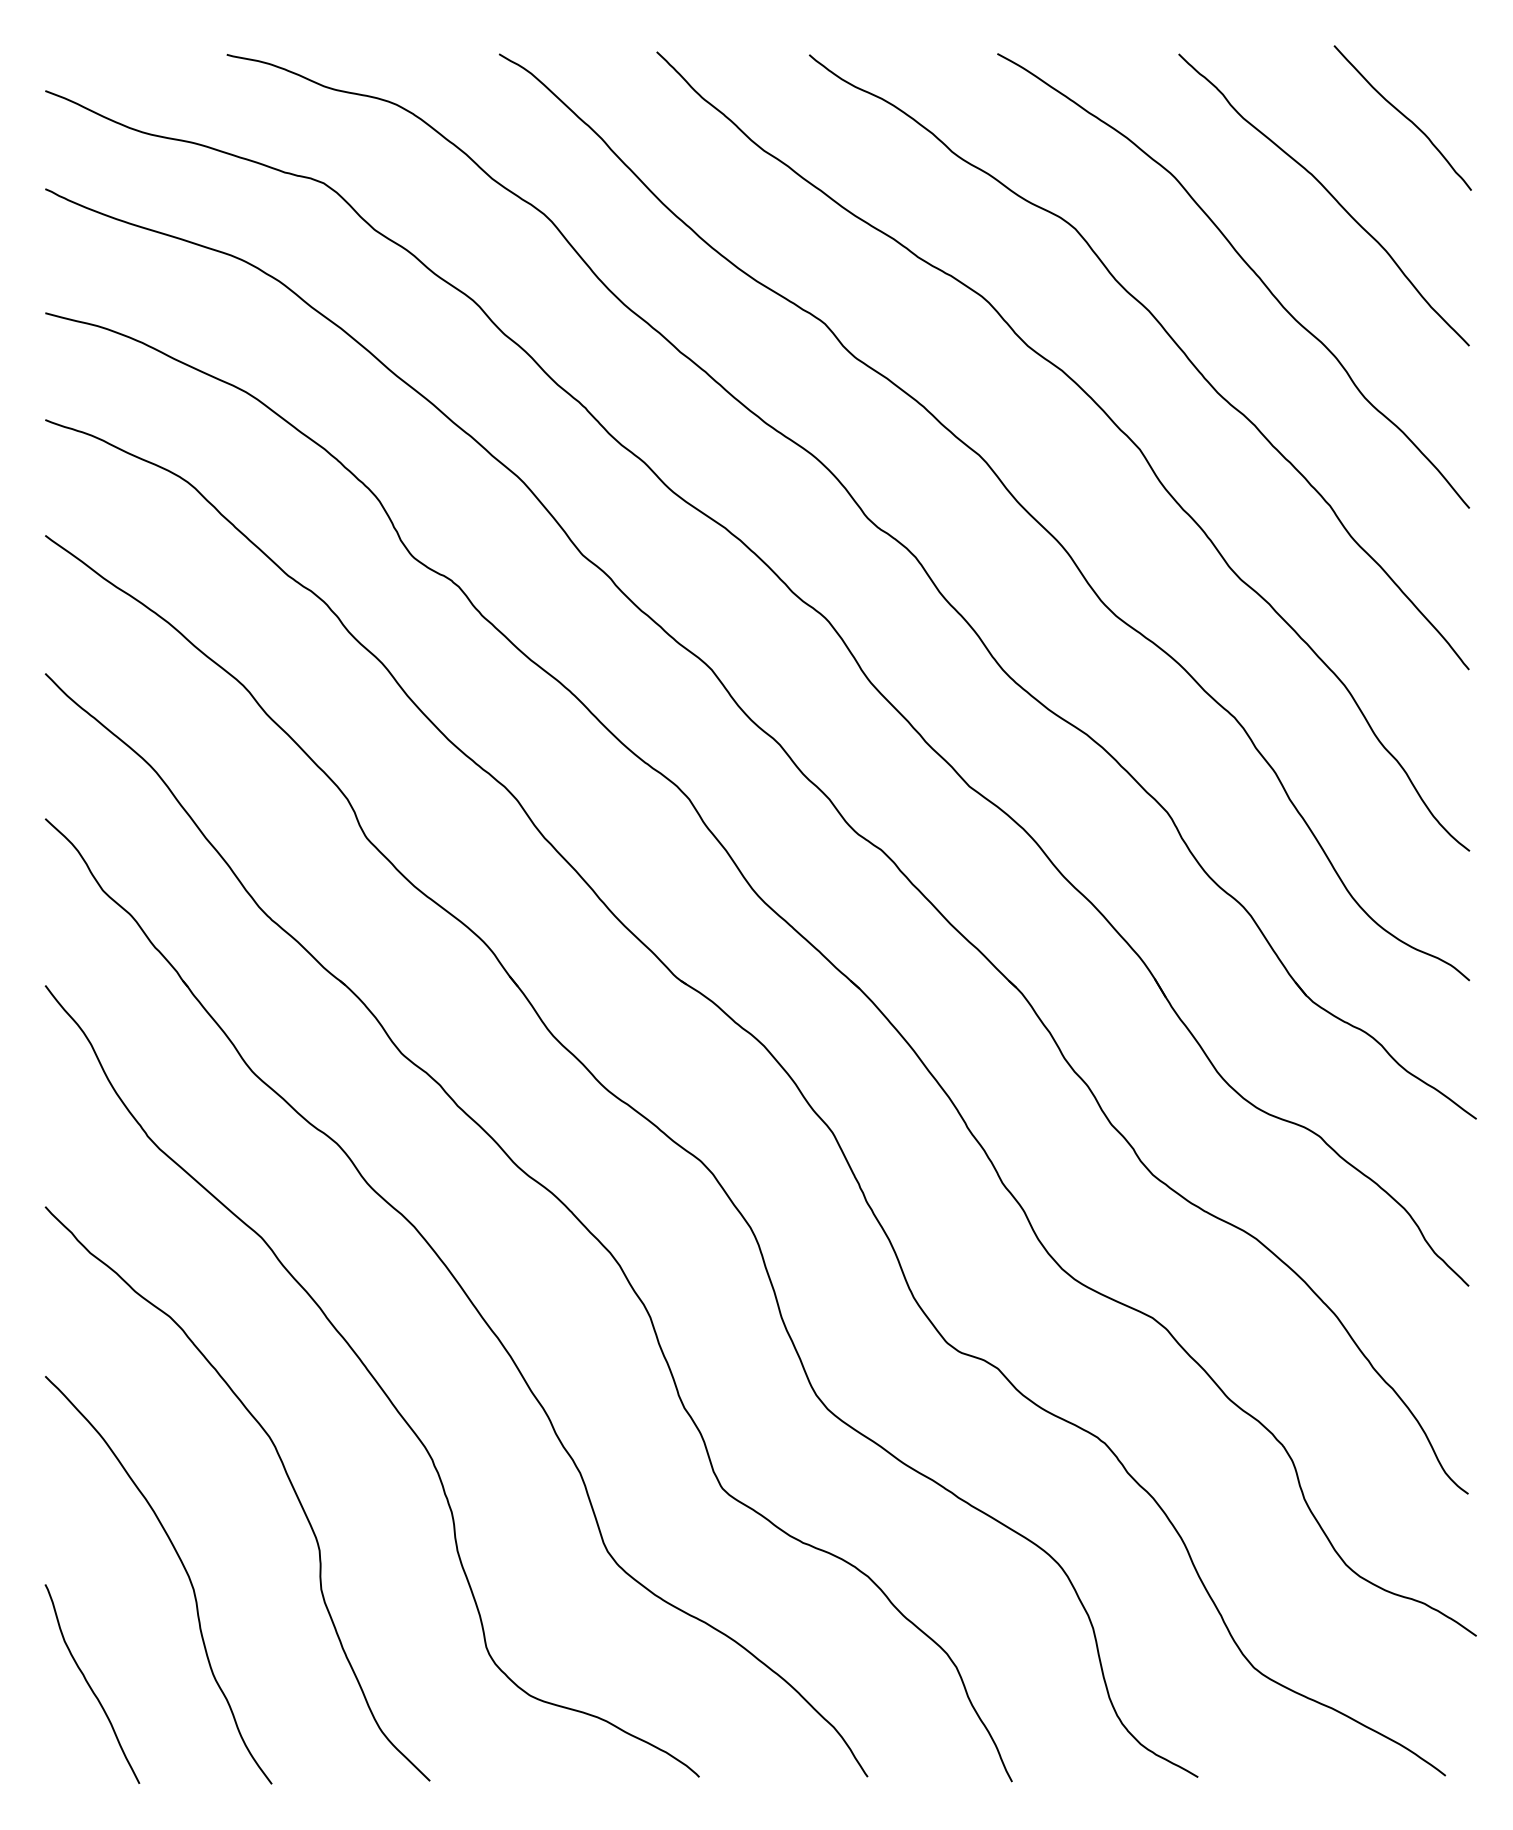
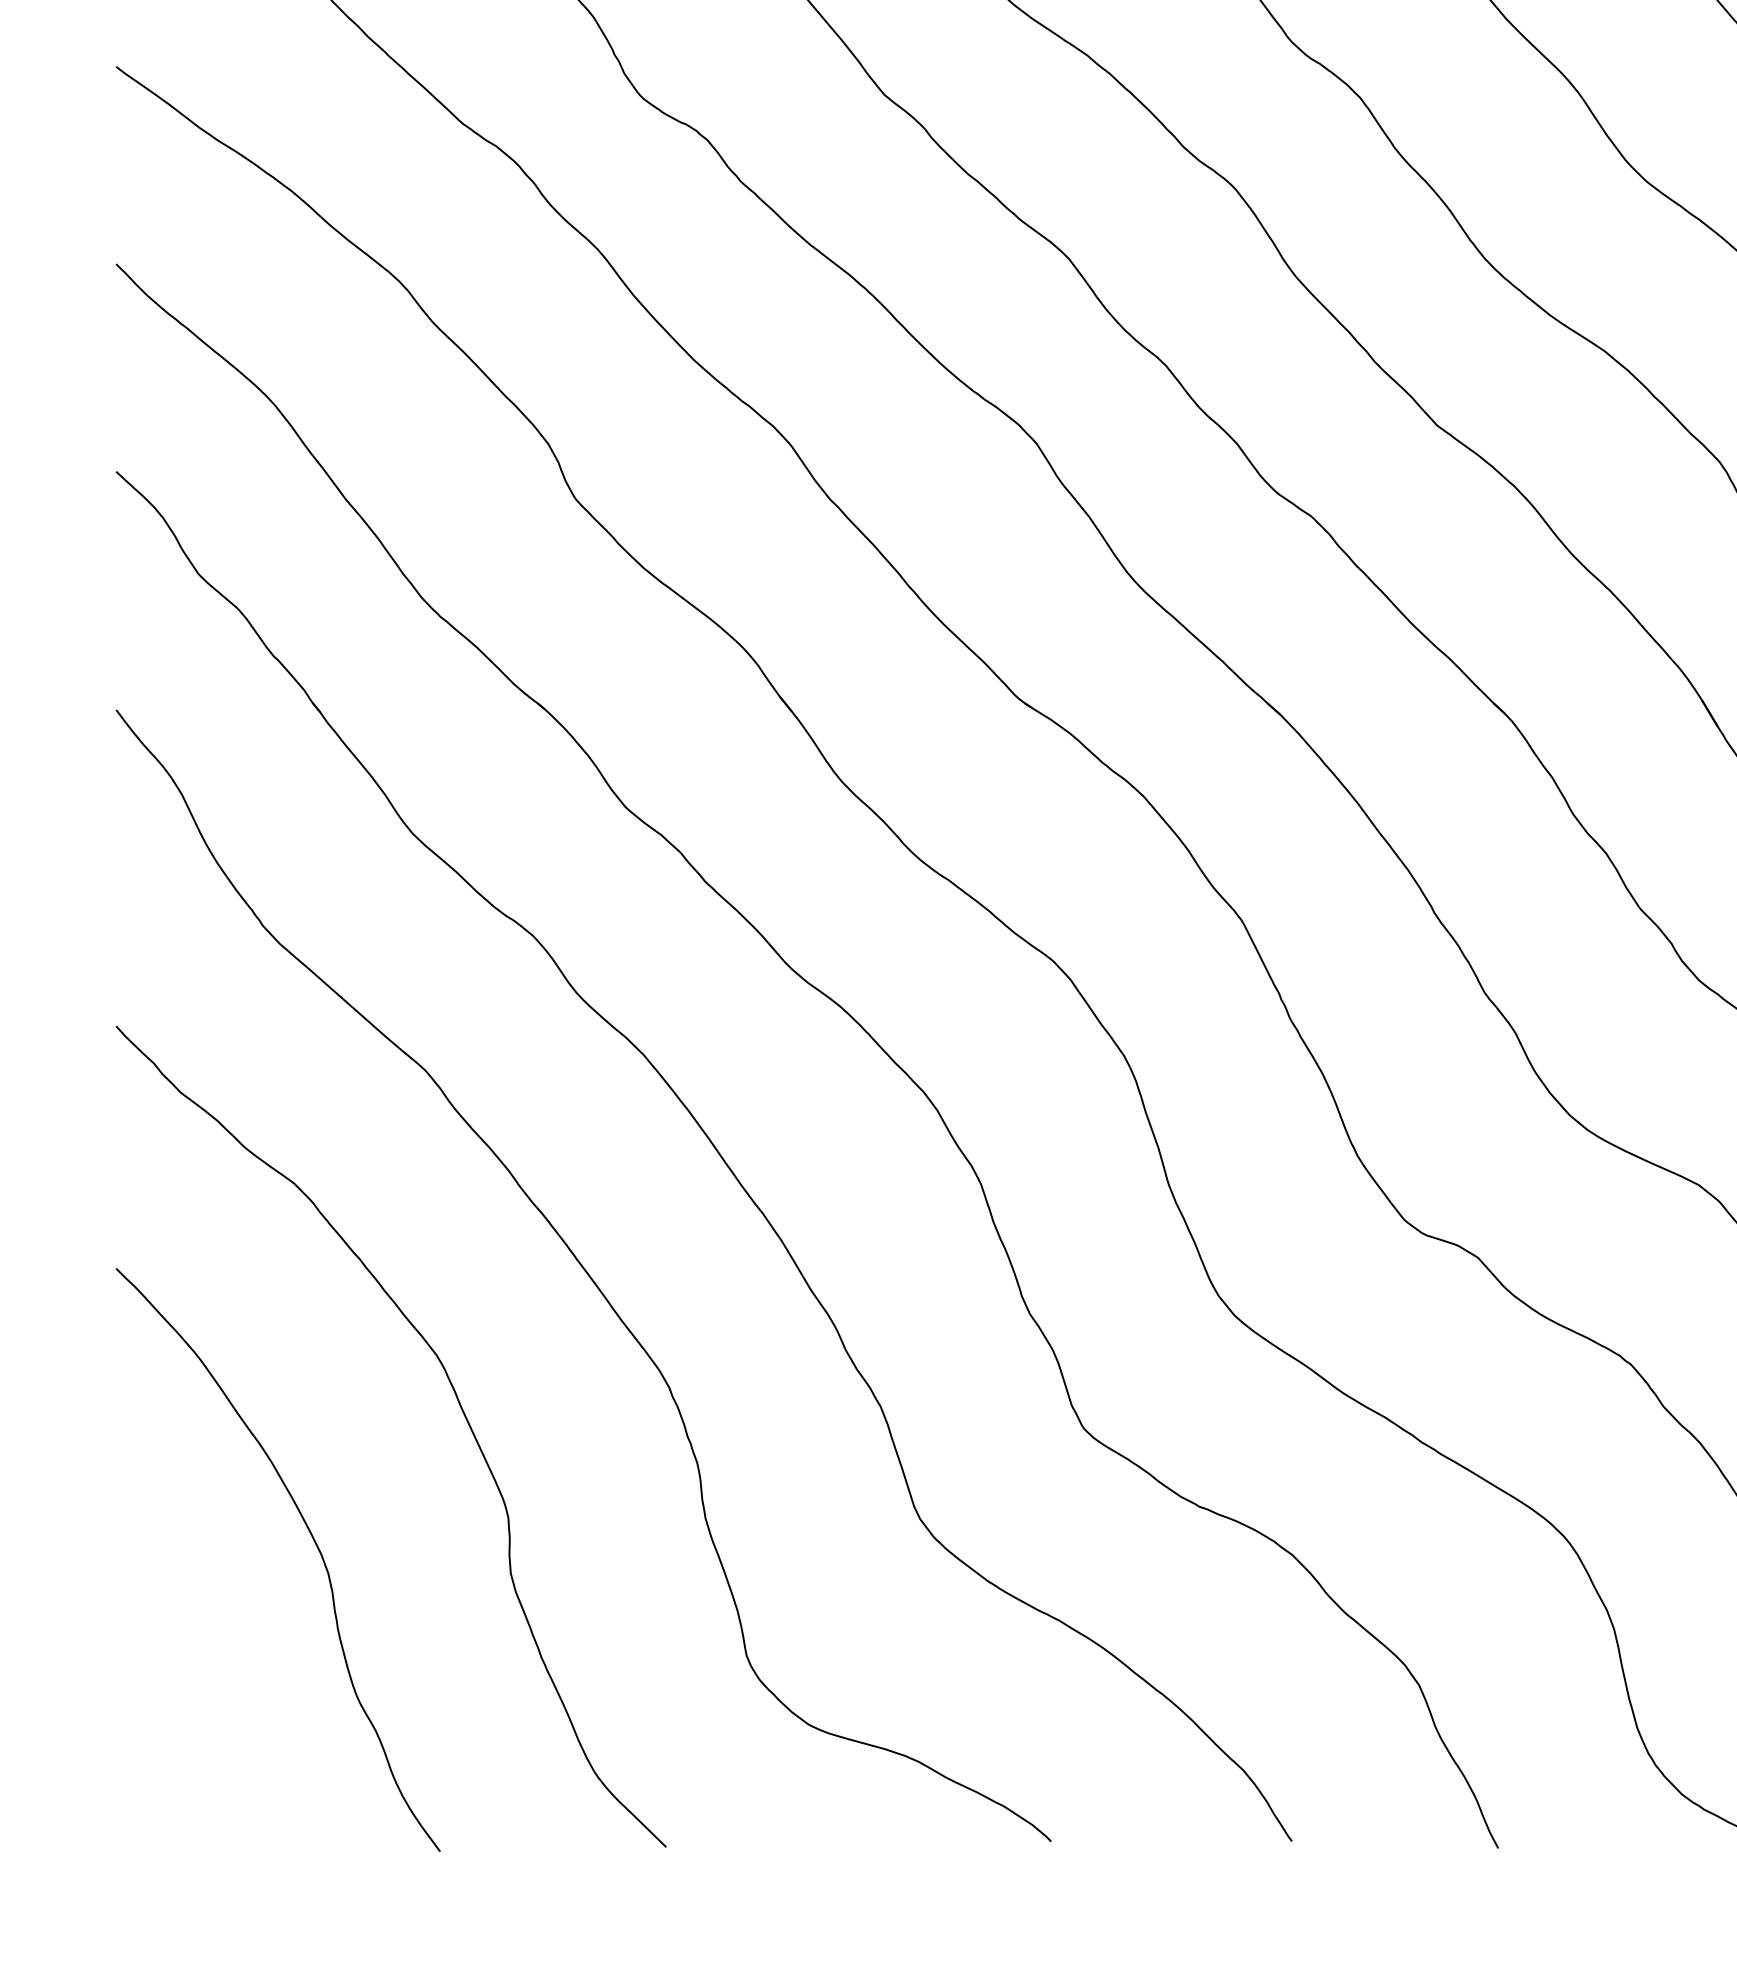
curve: (90, 1685) -> (180, 1710), removed

